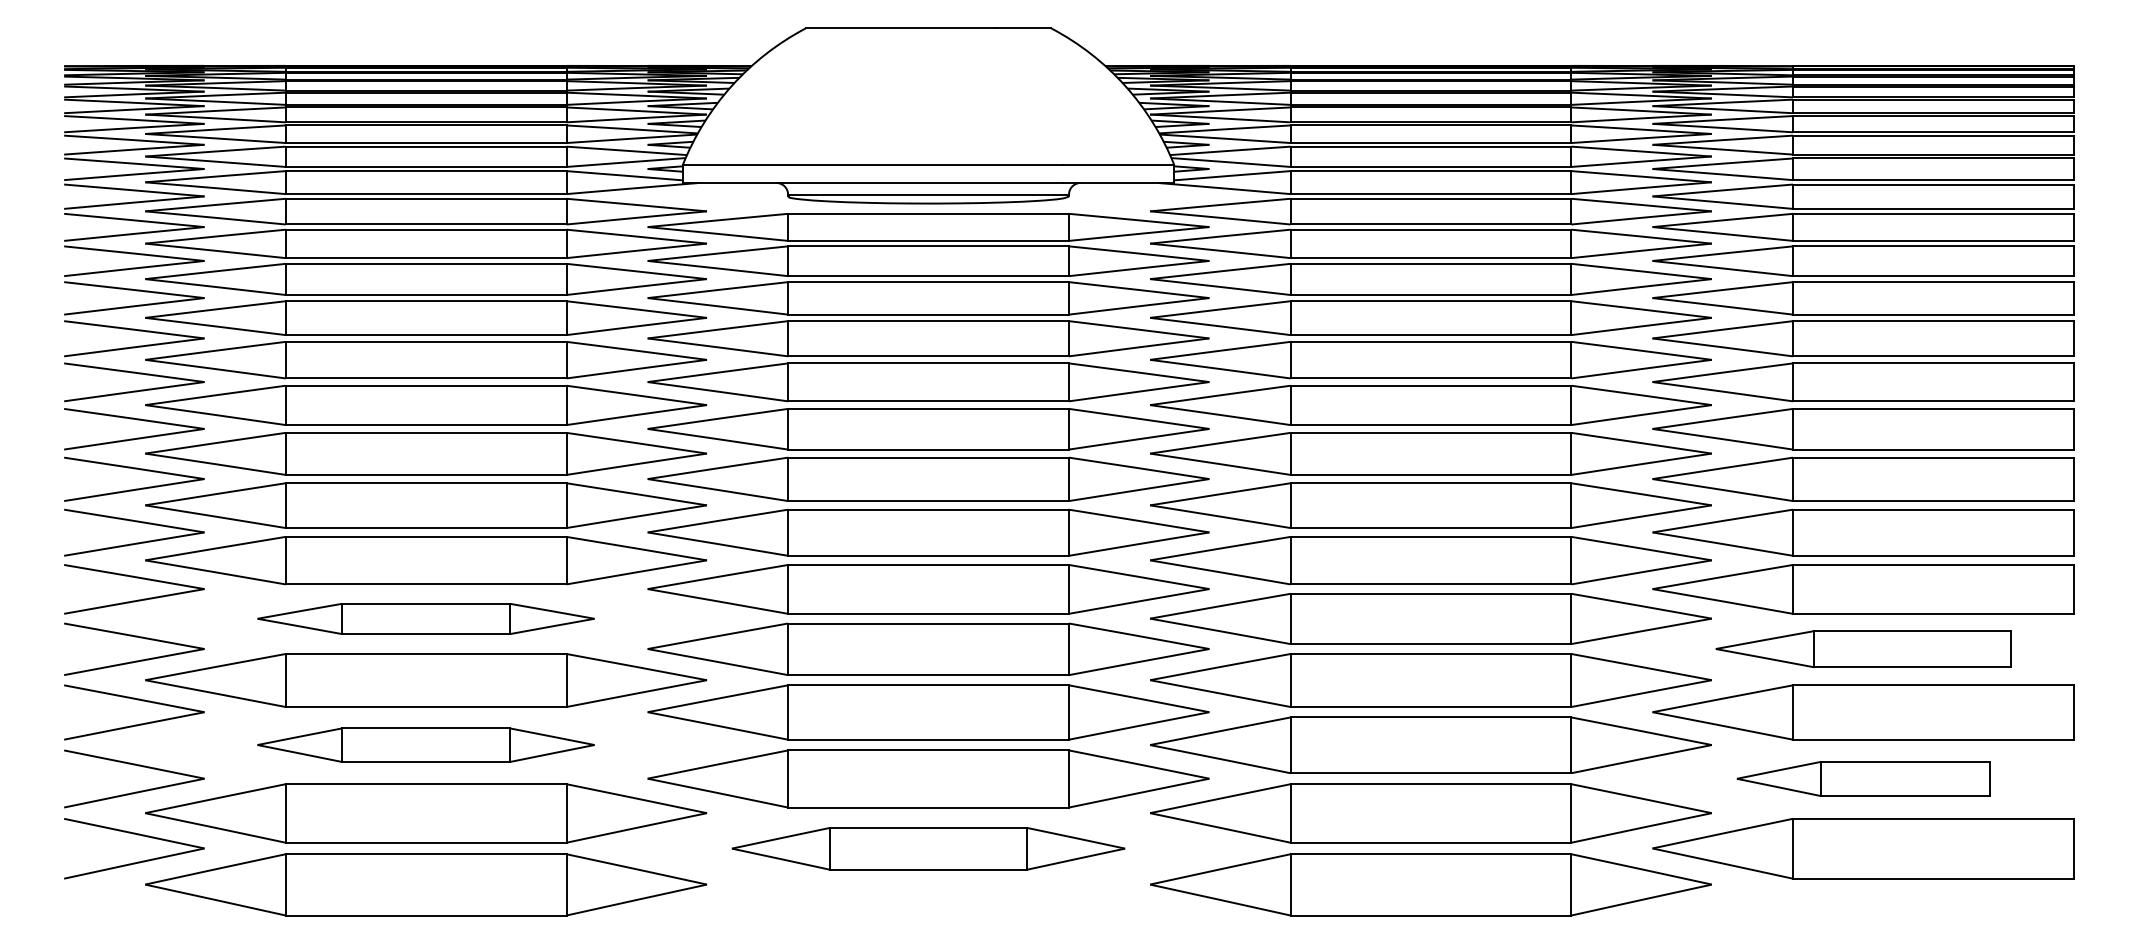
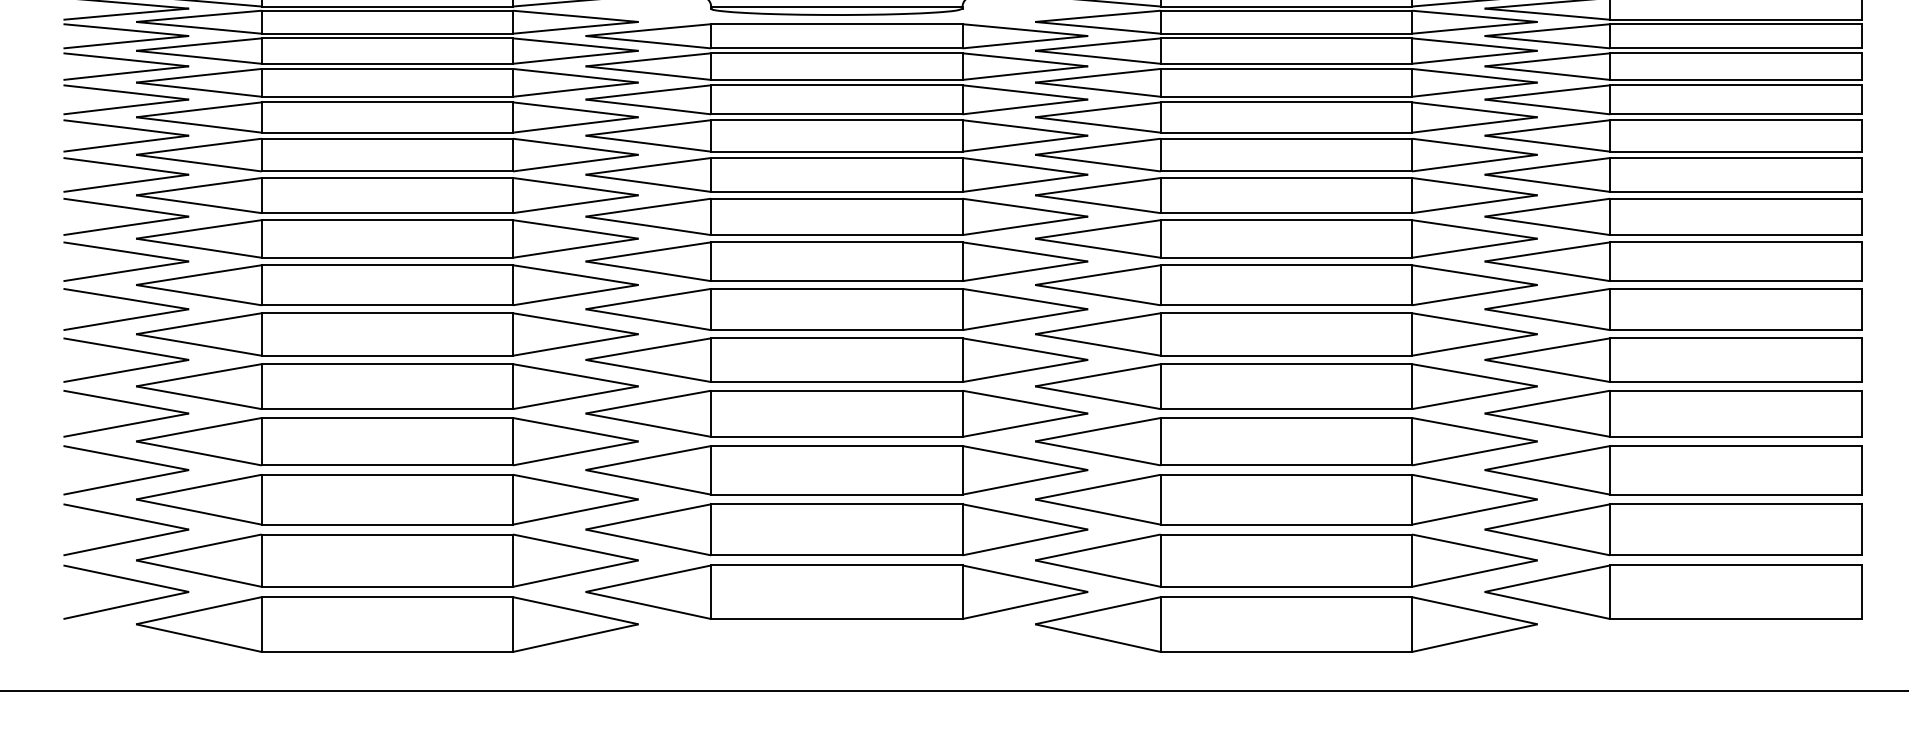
part: (425, 618) -> (386, 386), size x1.67
part: (1863, 648) -> (1673, 413), size x1.43
part: (425, 744) -> (386, 498), size x1.67
part: (1863, 778) -> (1673, 529), size x1.67
part: (928, 848) -> (836, 592), size x1.43

